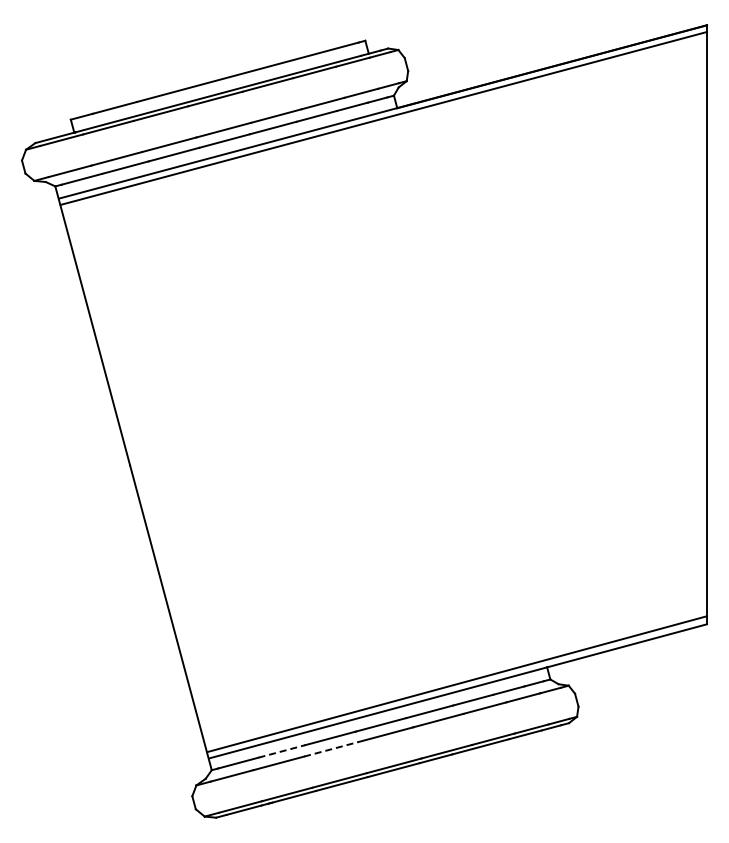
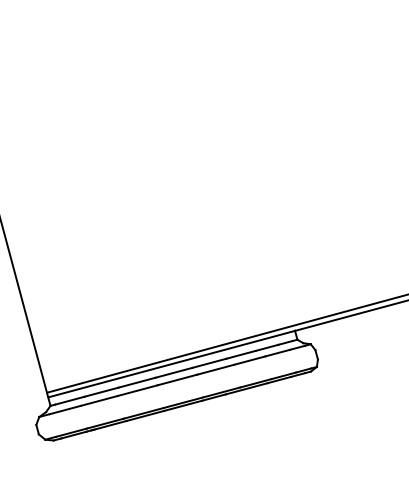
line: (331, 749) -> (137, 390), dashed -> solid
line: (282, 751) -> (102, 392), dashed -> solid

